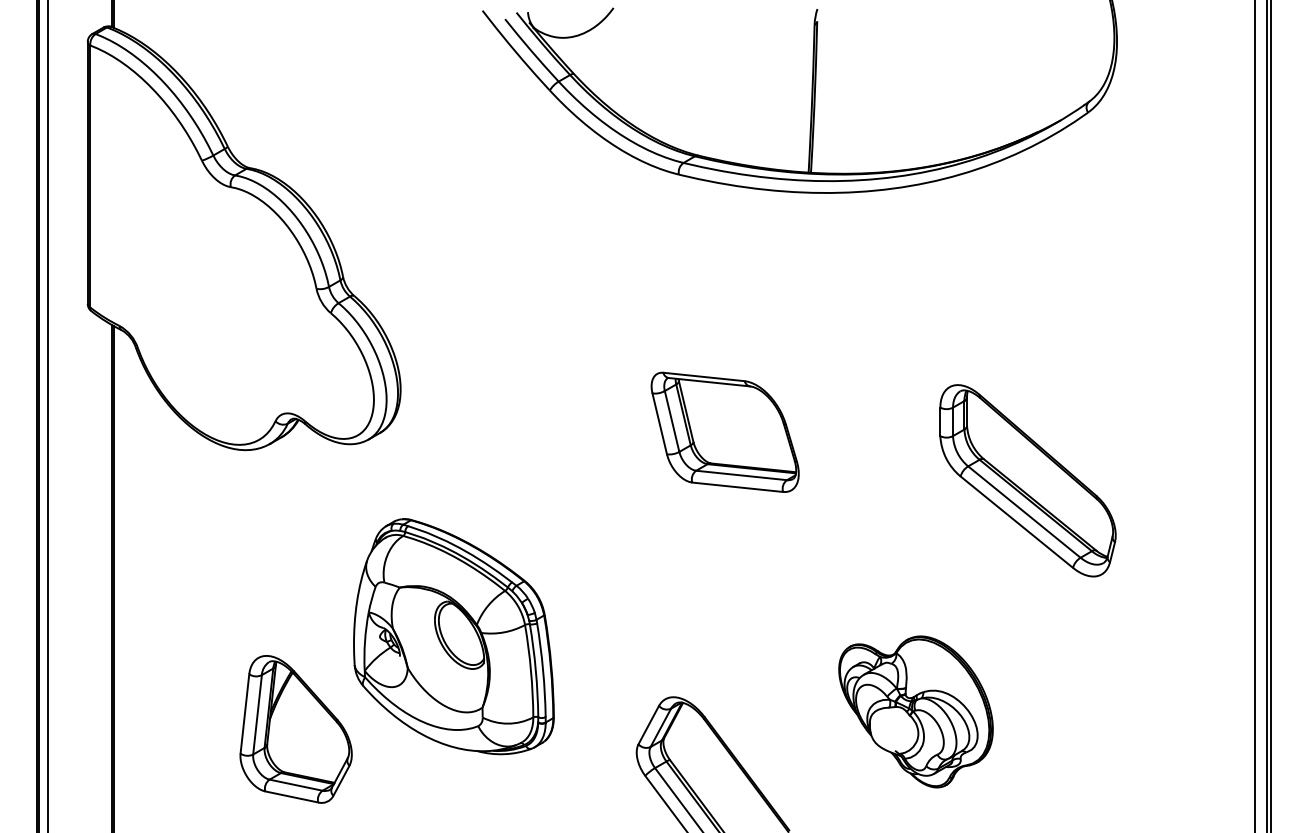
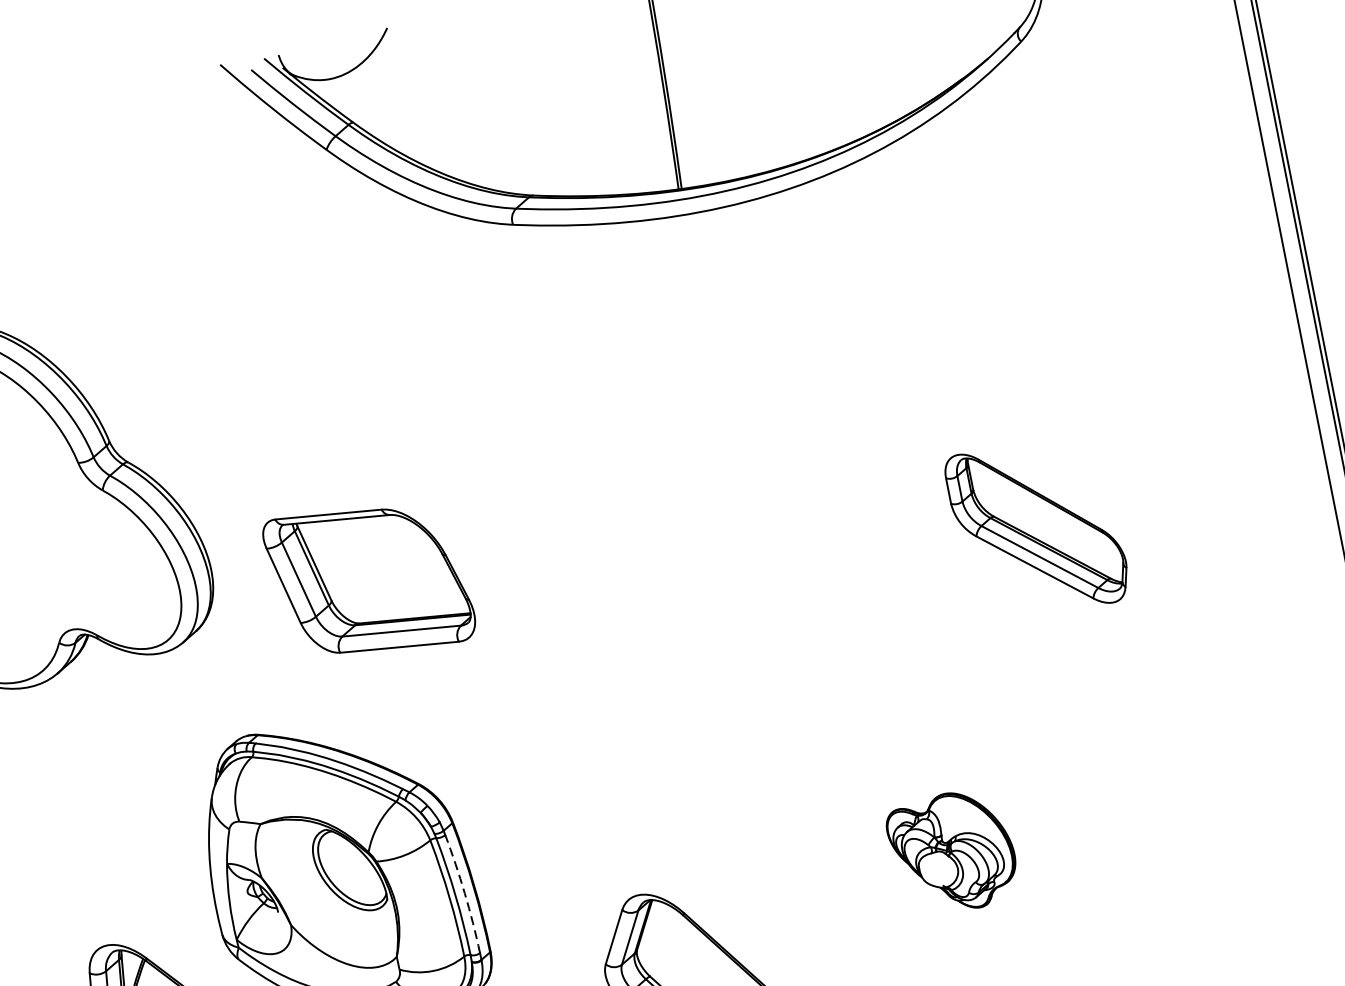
part: (724, 431) -> (368, 579), moved
part: (1027, 480) -> (1036, 528), size x0.7
arc: (543, 670) -> (465, 893), solid -> dashed
part: (915, 711) -> (952, 852), size x0.6

